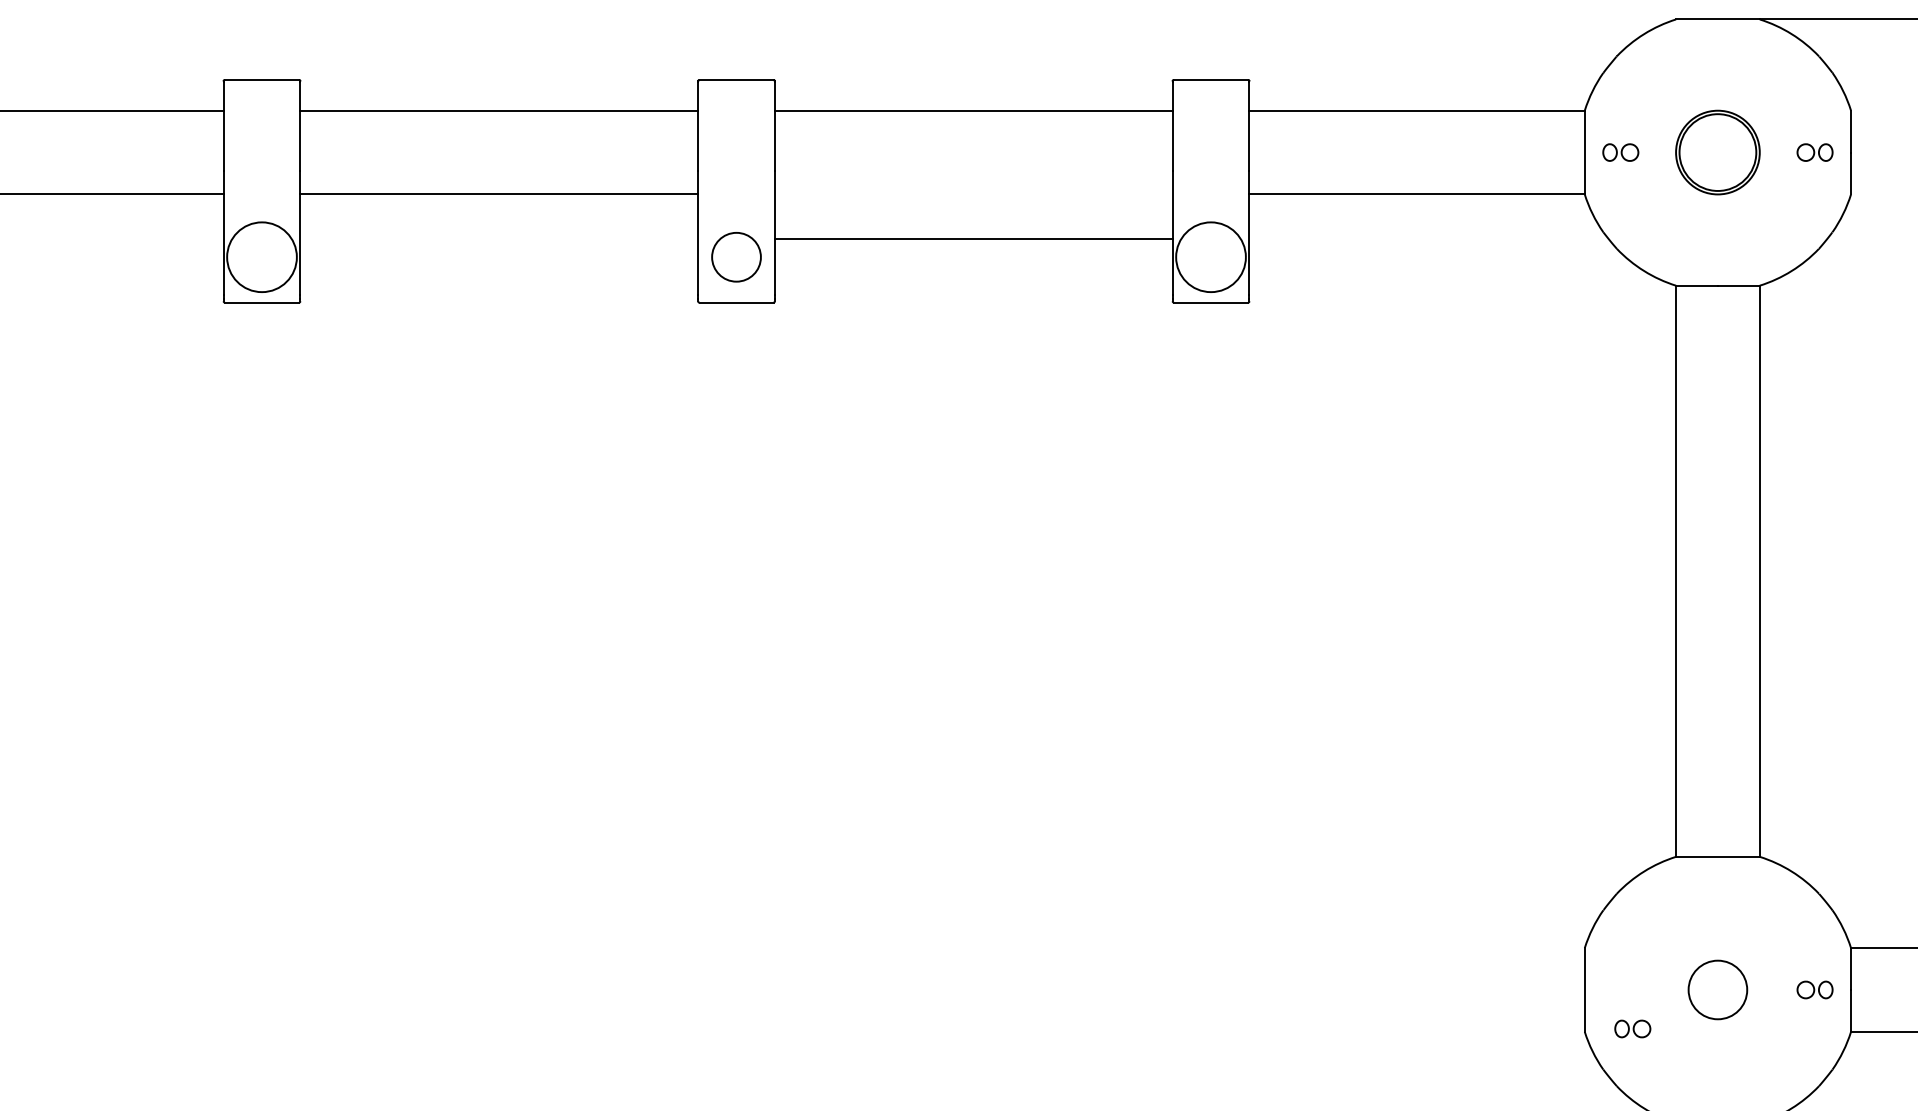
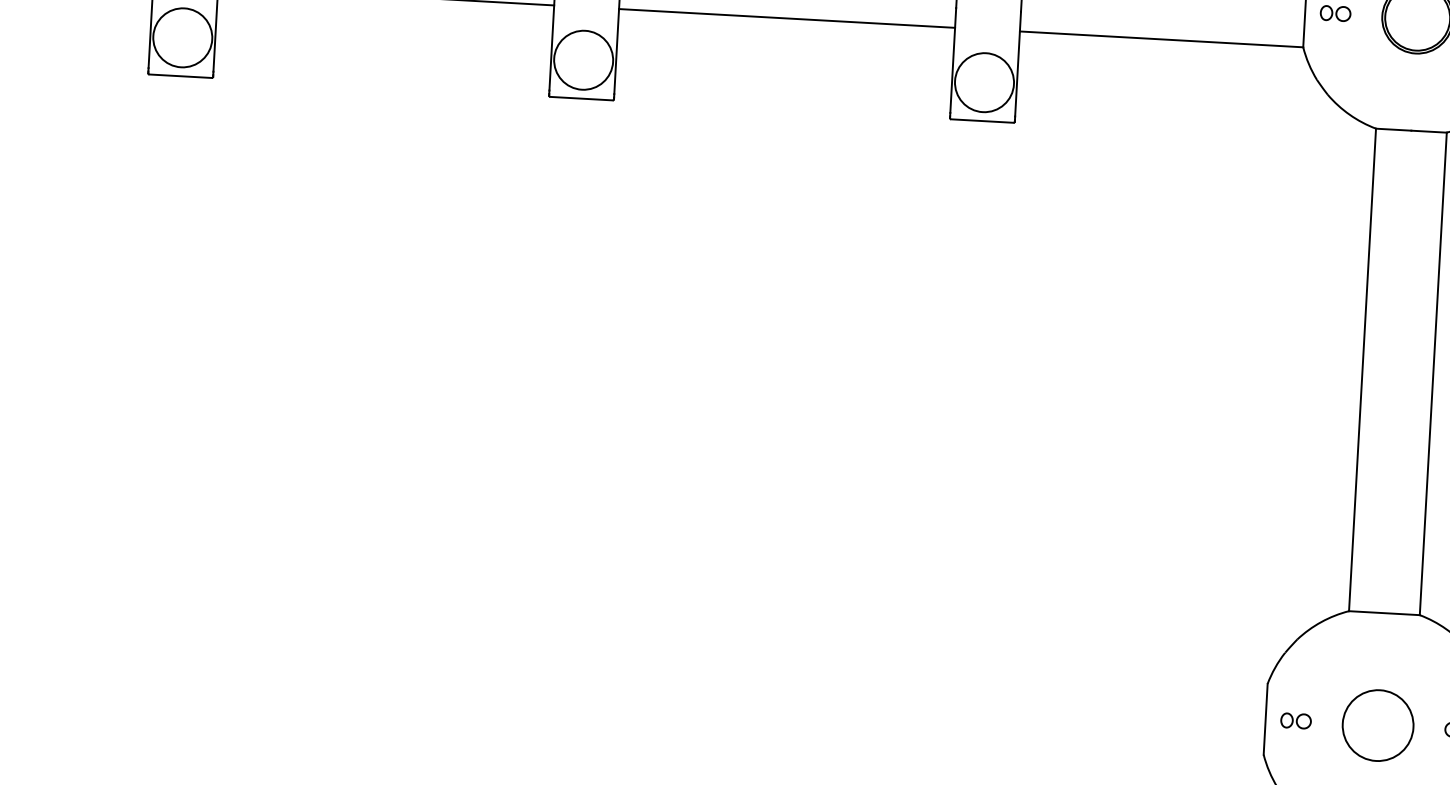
line: (973, 239) -> (786, 18), moved
circle: (736, 257) -> (583, 60), size x1.43
circle: (1717, 989) -> (1377, 725), size x1.43
part: (1632, 1028) -> (1295, 720), moved

